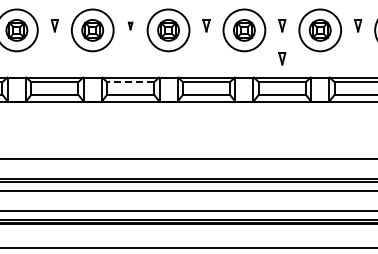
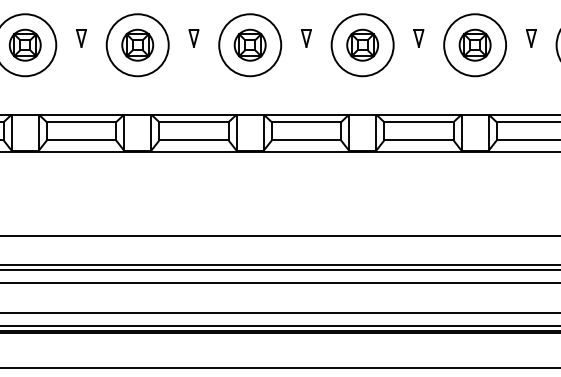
part: (130, 25) -> (193, 37), size x1.67
part: (282, 58) -> (419, 86), removed
line: (130, 82) -> (193, 122), dashed -> solid

